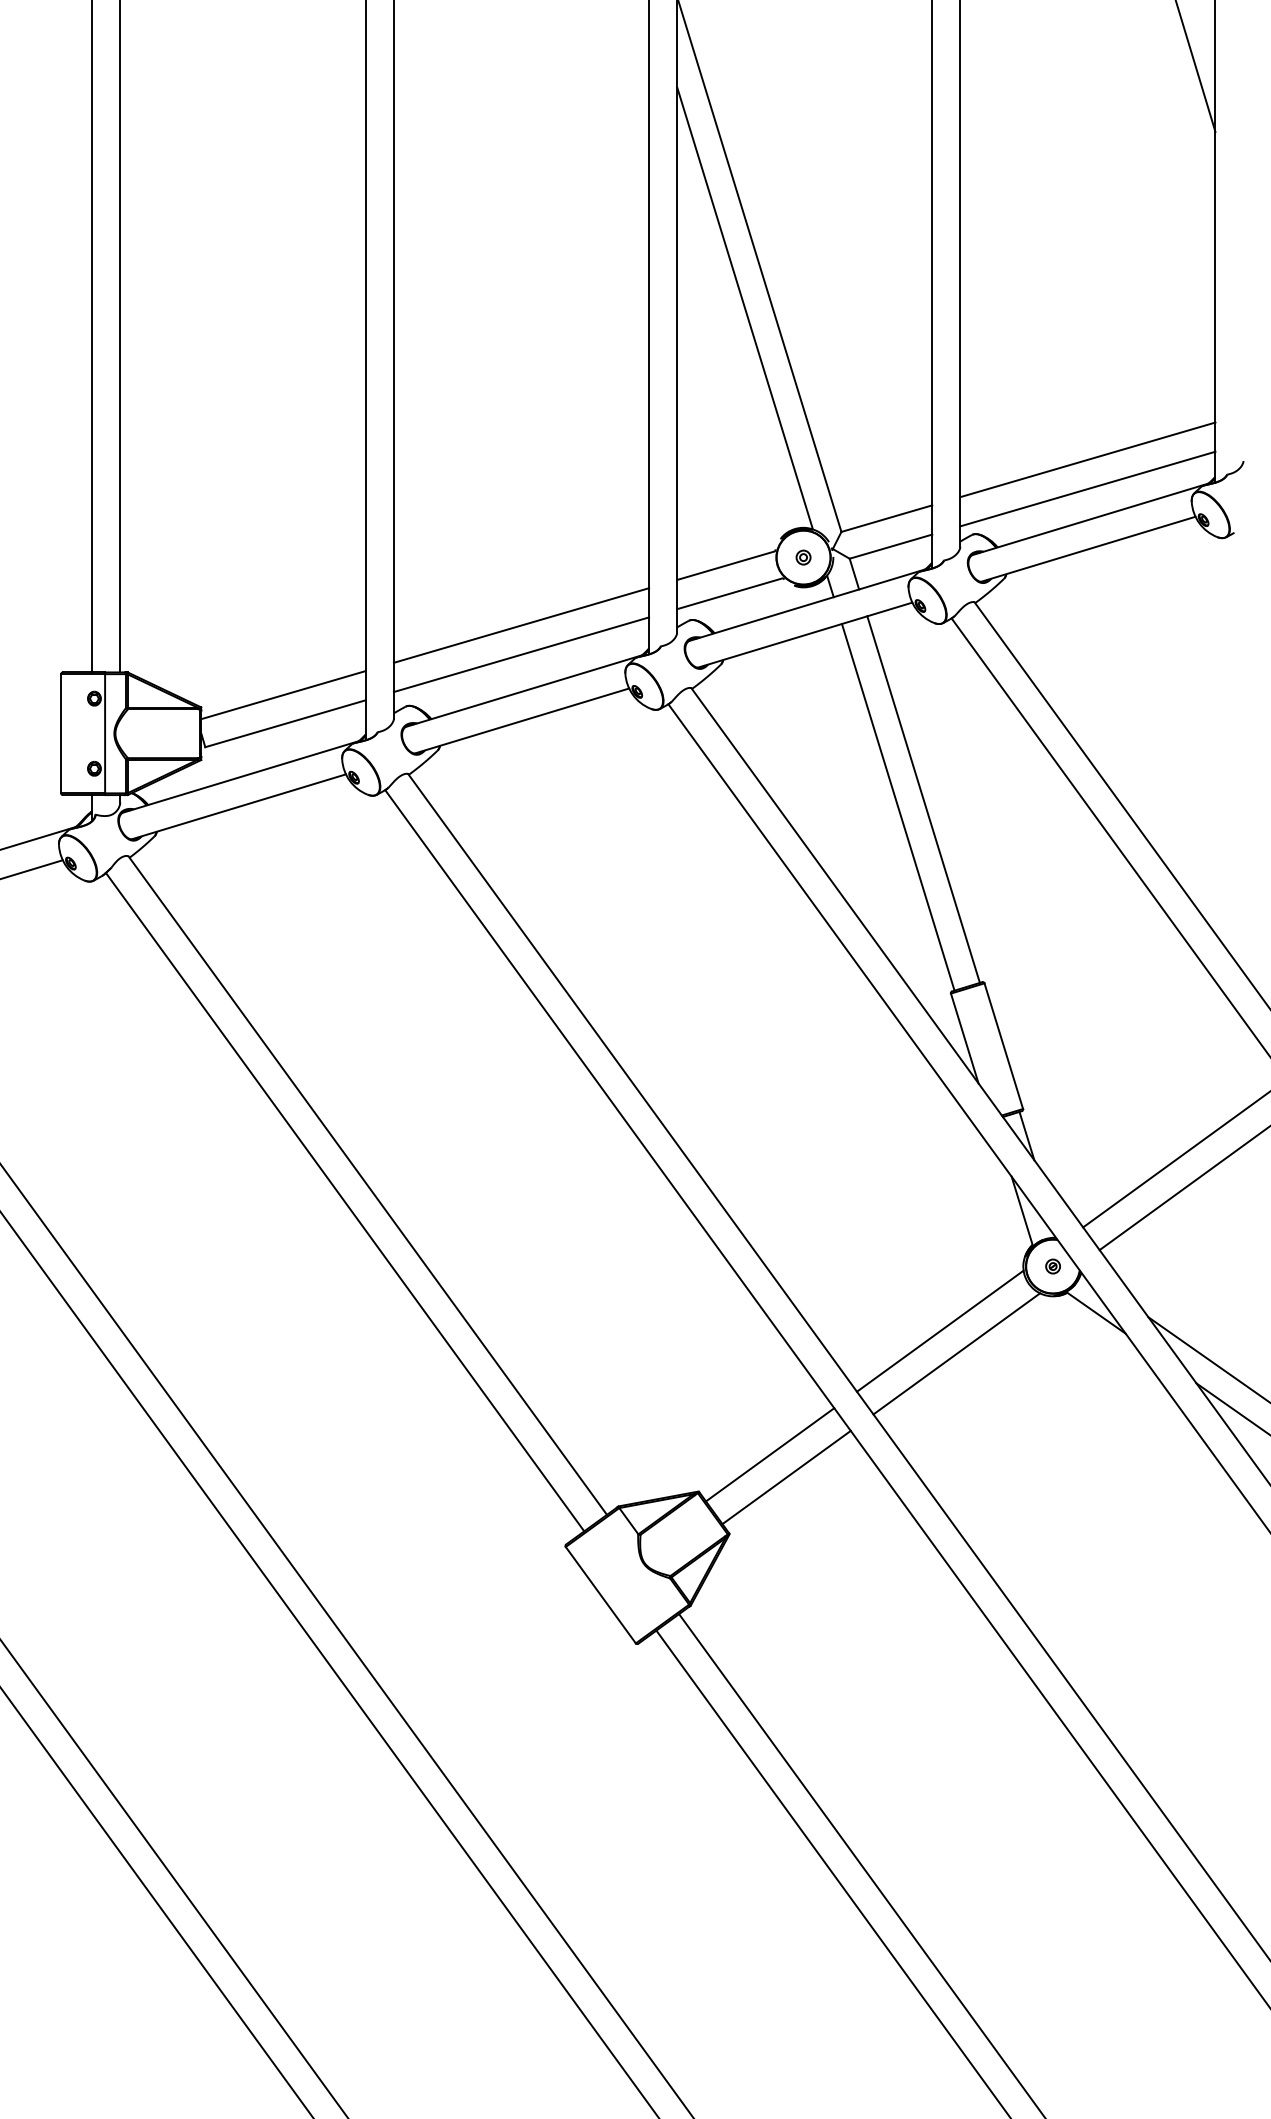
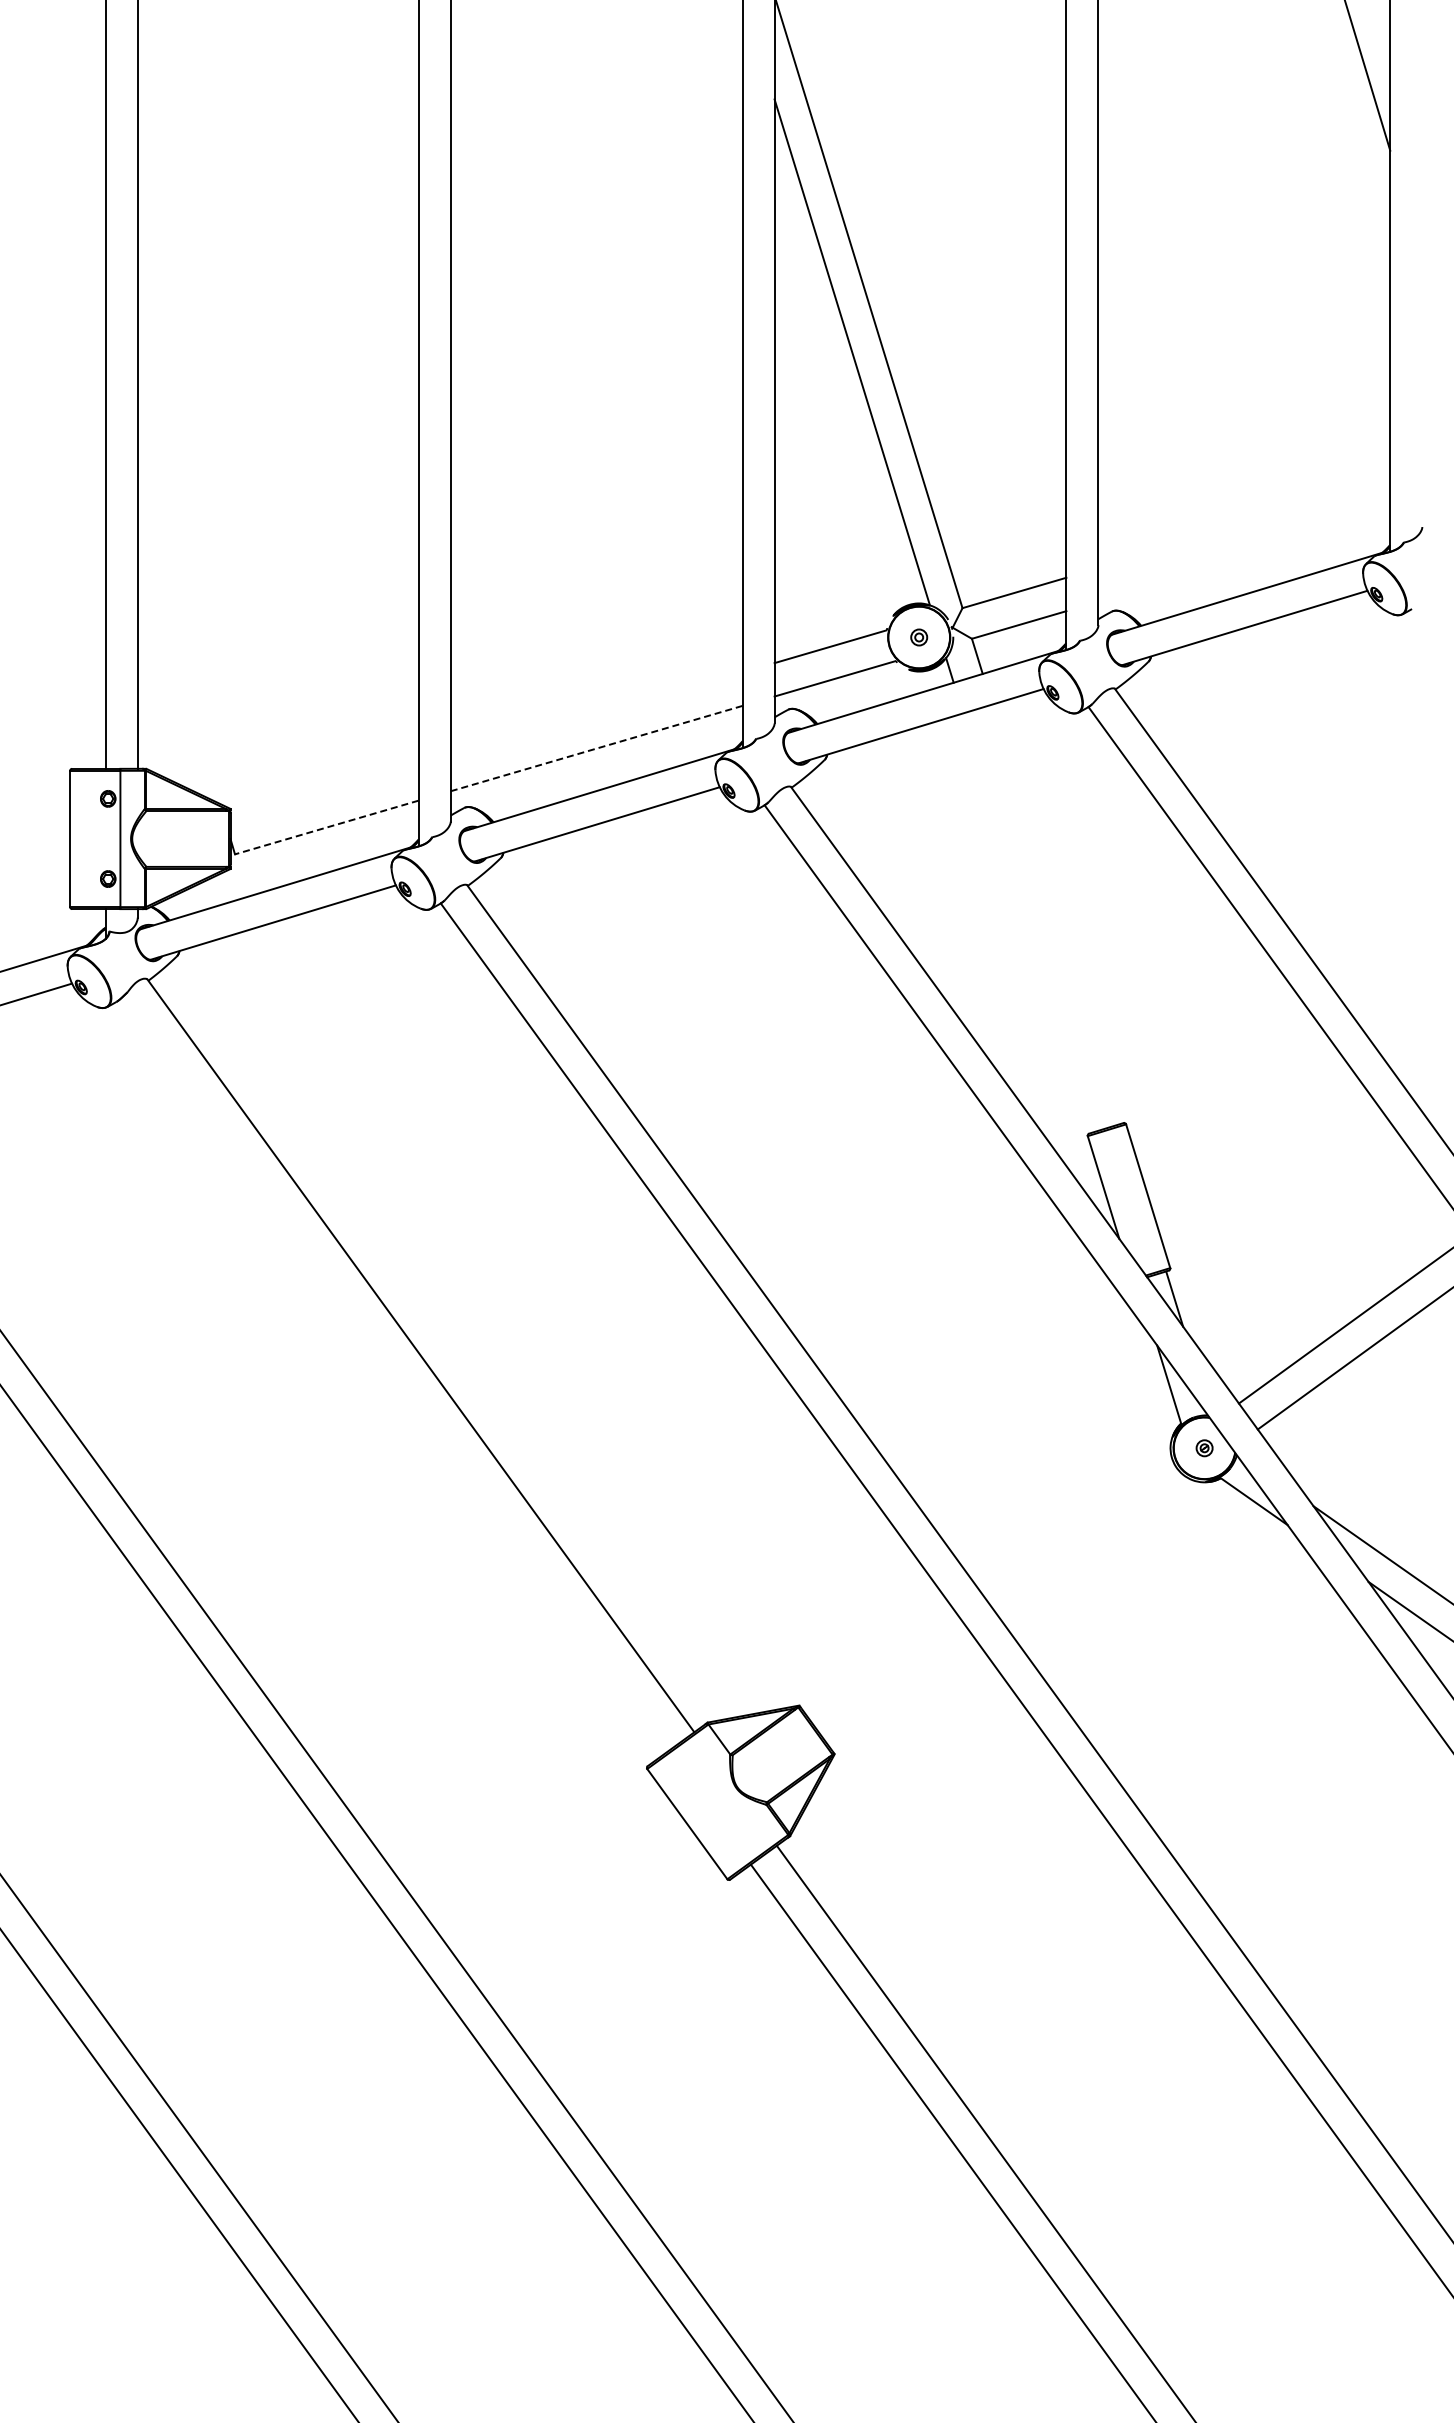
line: (1088, 459) -> (1244, 525), removed
line: (1088, 488) -> (1244, 558), removed
line: (521, 624) -> (596, 714), removed
line: (521, 654) -> (596, 748), solid -> dashed
line: (283, 694) -> (324, 794), removed
line: (285, 723) -> (326, 827), solid -> dashed
line: (923, 798) -> (1056, 913), removed
line: (898, 806) -> (1027, 922), removed
line: (344, 1202) -> (394, 1374), removed
line: (940, 1331) -> (1075, 1522), removed
line: (956, 1353) -> (1094, 1547), removed
line: (769, 1454) -> (880, 1663), removed
line: (786, 1477) -> (899, 1689), removed

